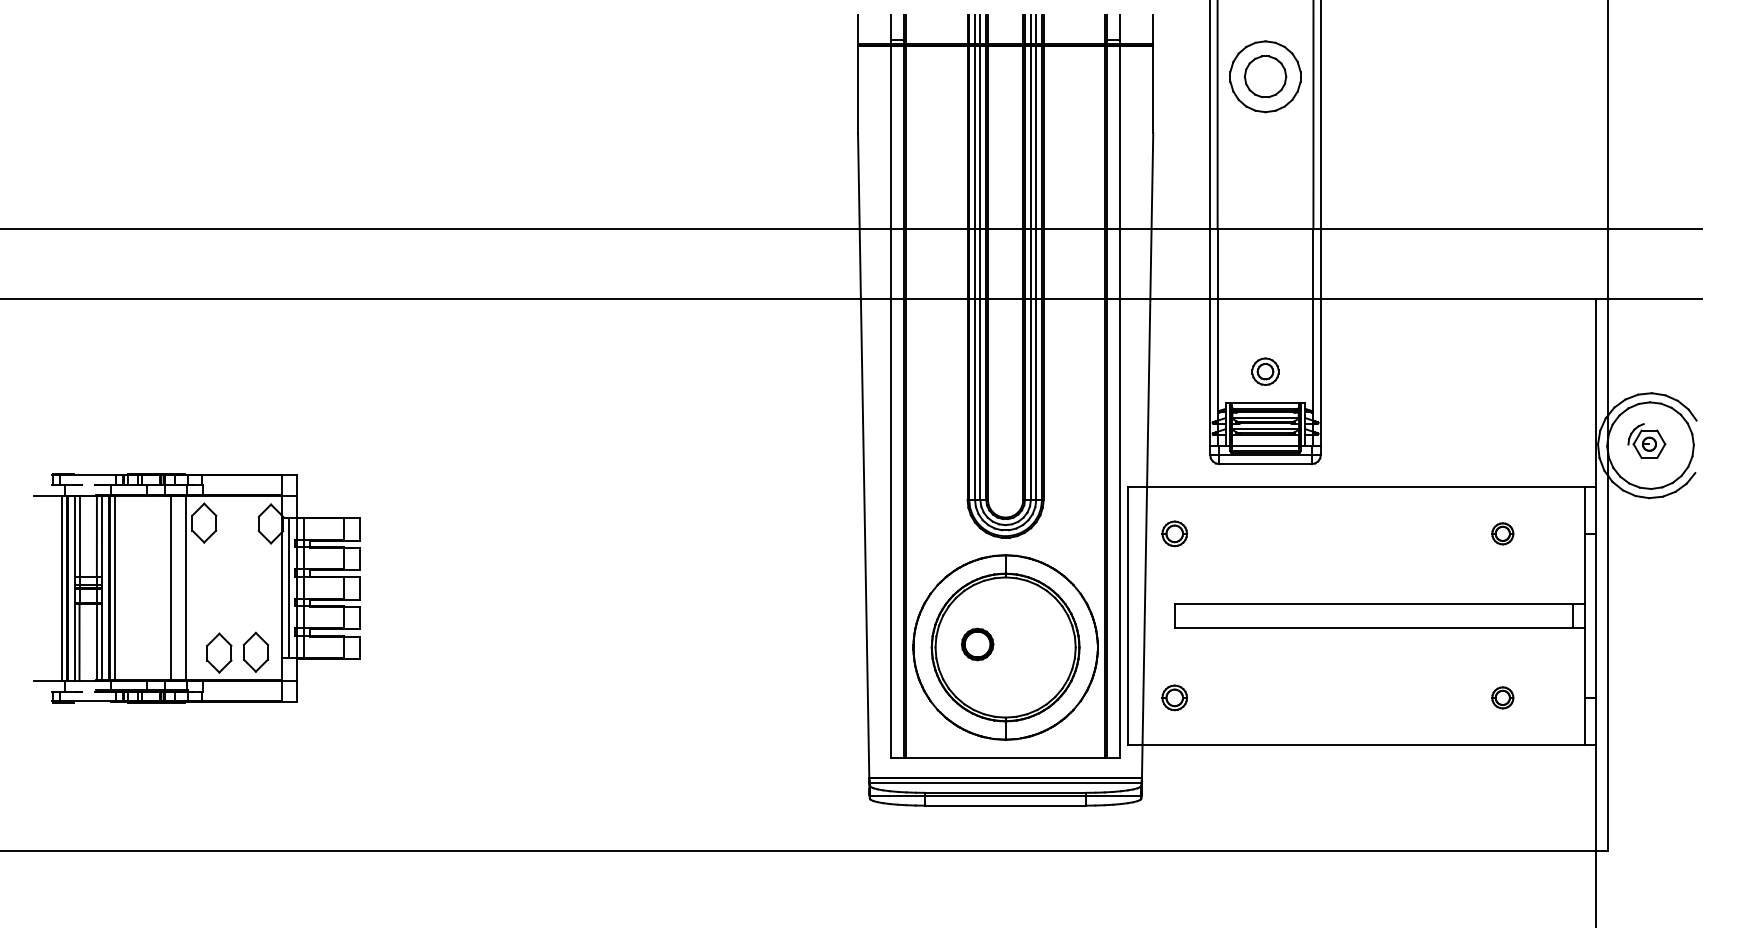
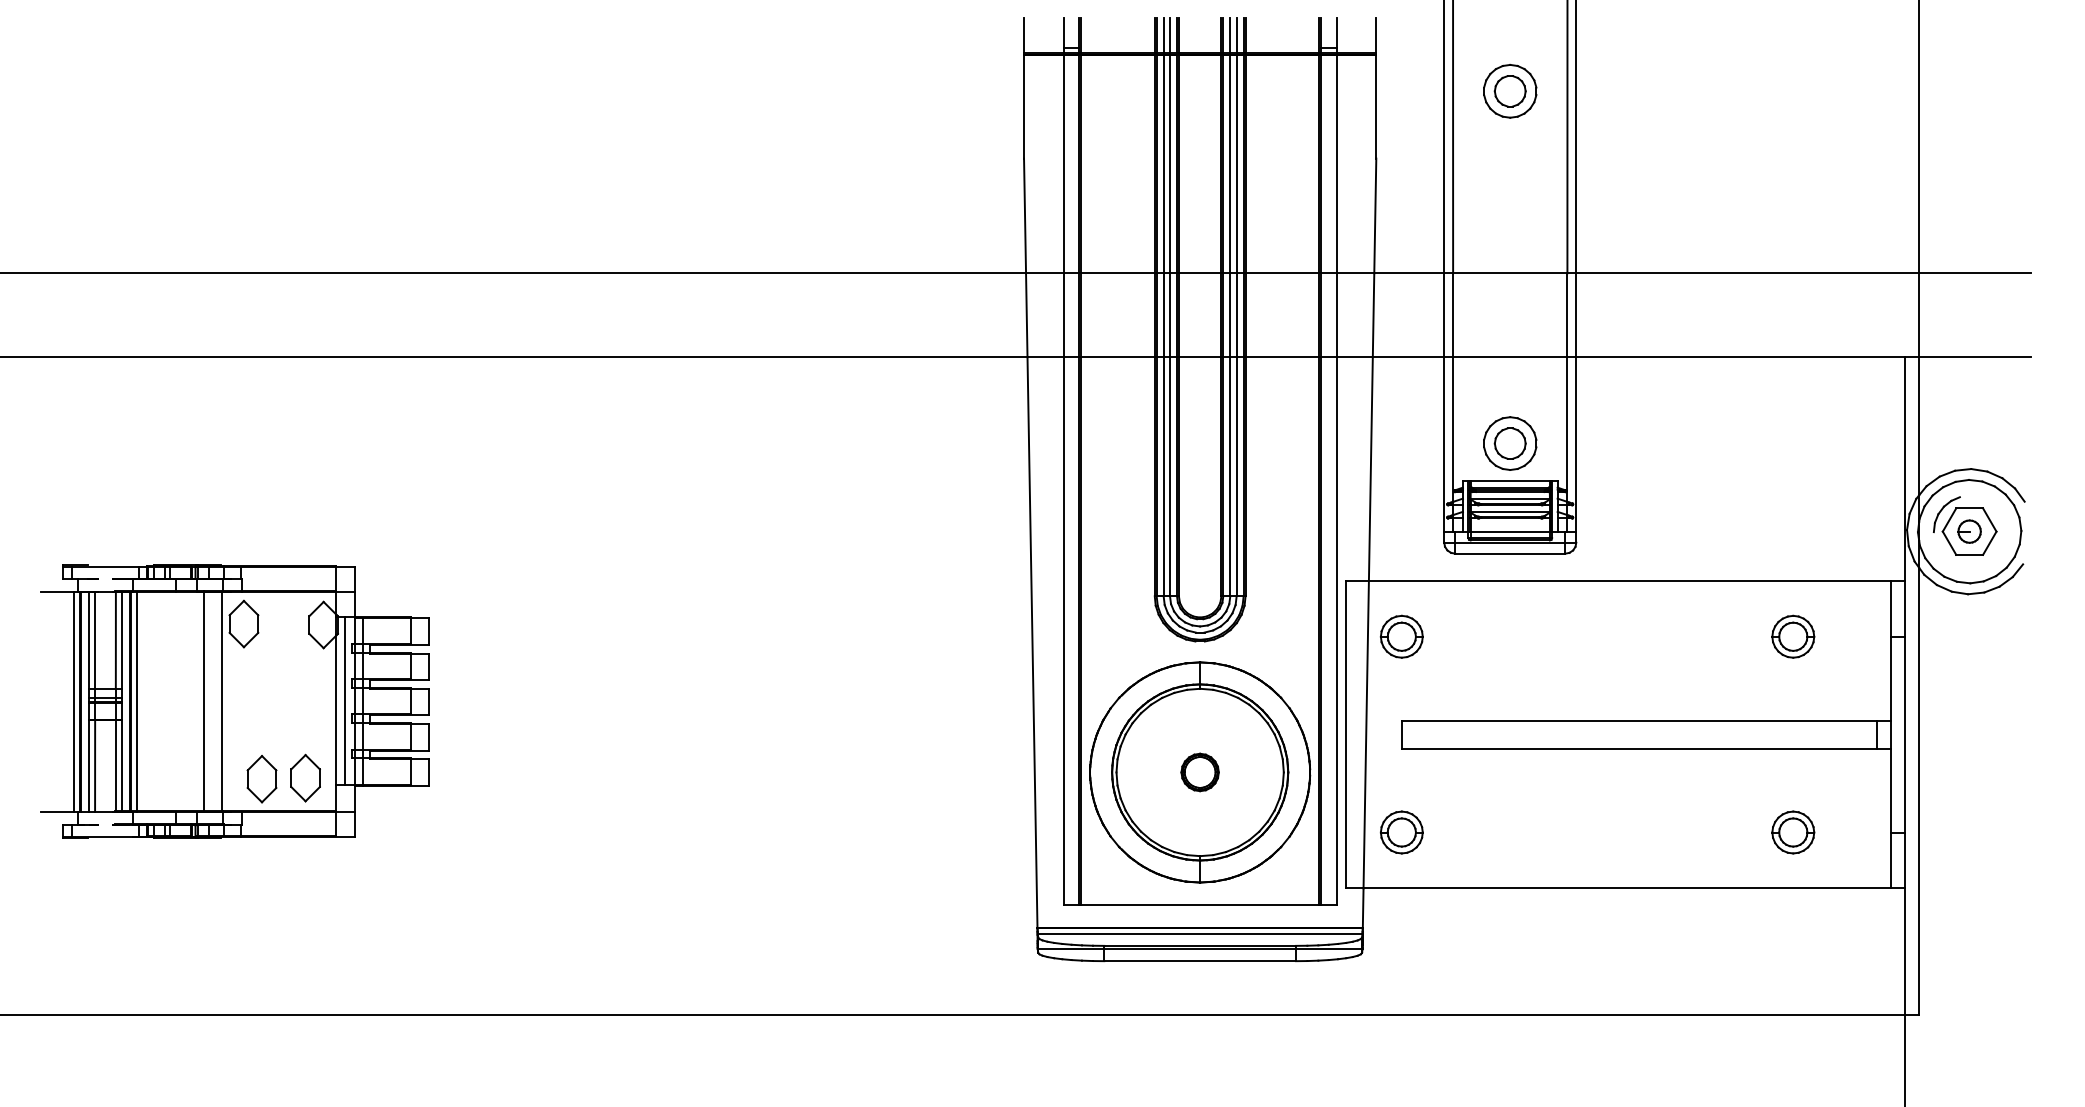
part: (1265, 76) -> (1510, 91), size x0.62
part: (1265, 371) -> (1510, 443), size x1.67
part: (1646, 440) -> (1964, 525), size x1.43
part: (1174, 533) -> (1401, 636), size x1.43
part: (1502, 533) -> (1793, 636), size x1.67
part: (977, 644) -> (1200, 772), moved
part: (1174, 697) -> (1401, 832), size x1.43
part: (1502, 697) -> (1793, 832), size x1.67

